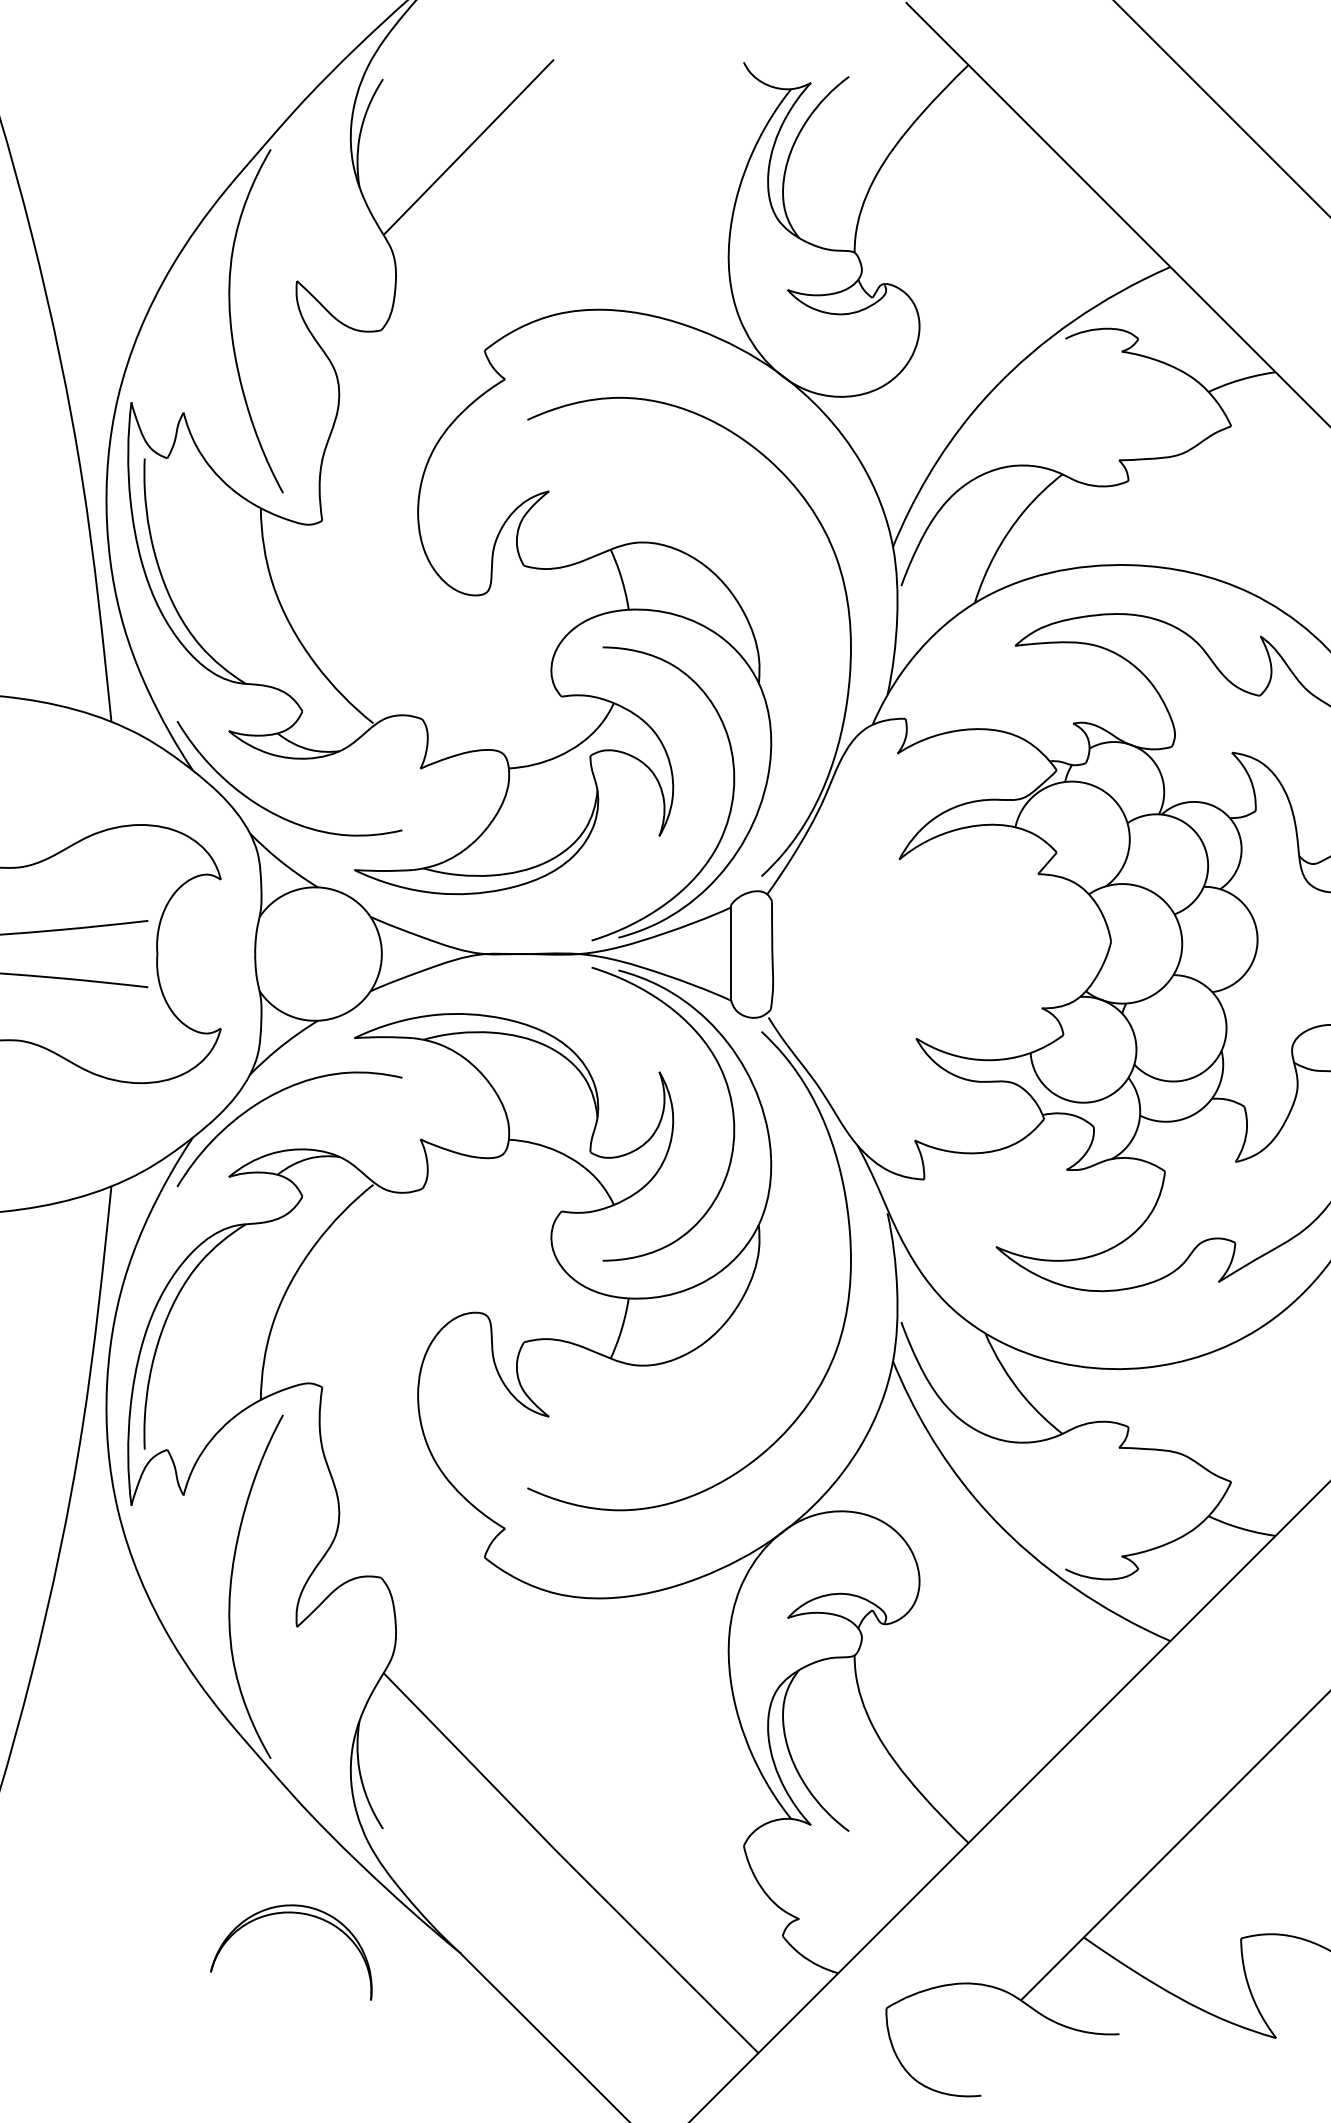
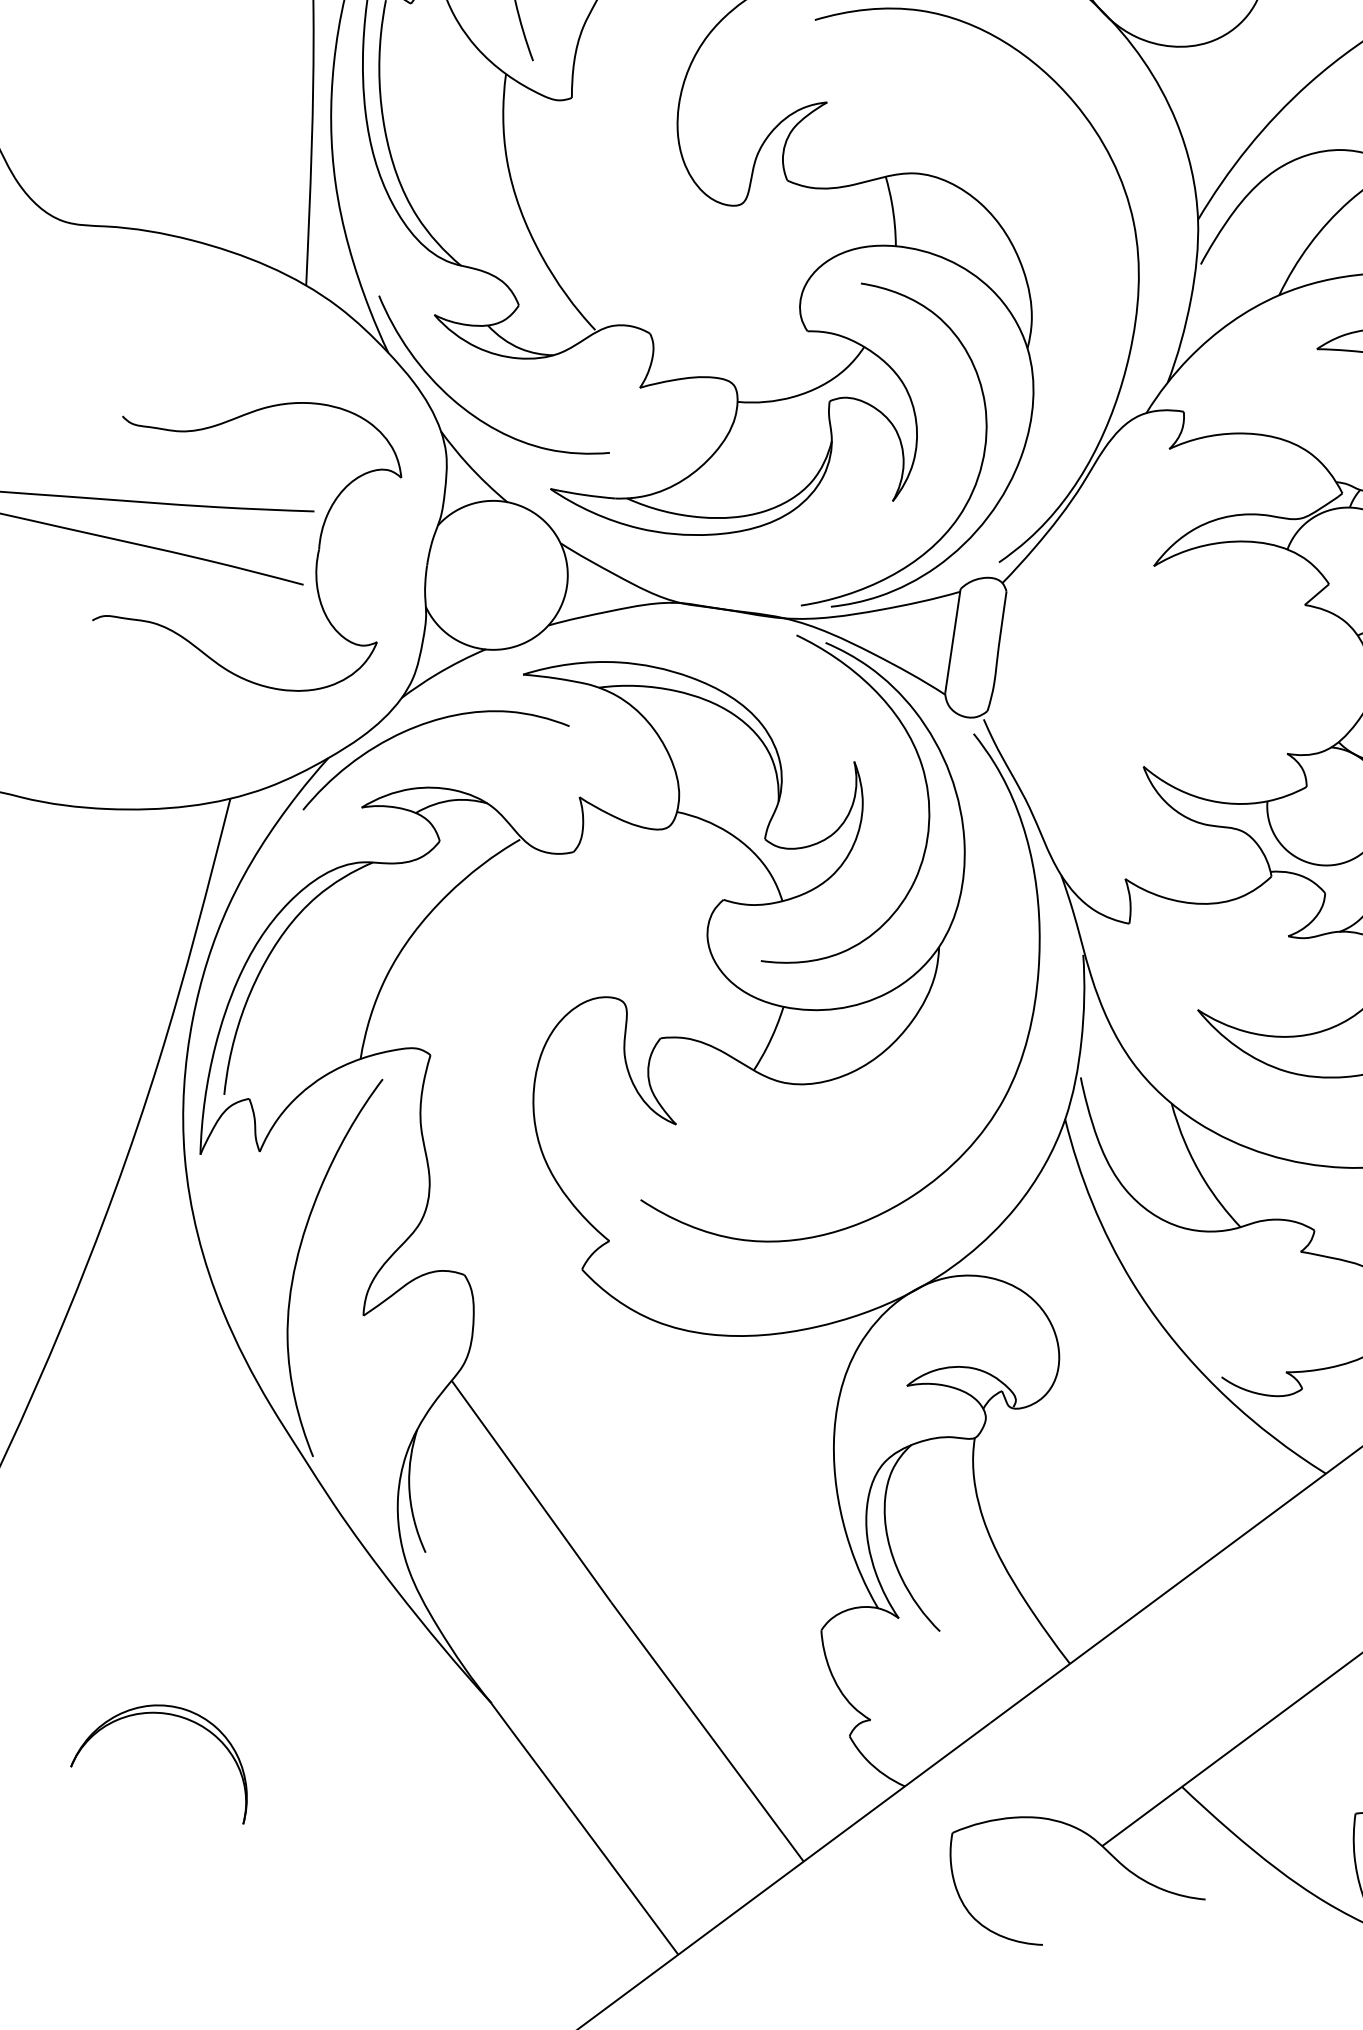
part: (291, 1913) -> (169, 1715), moved

